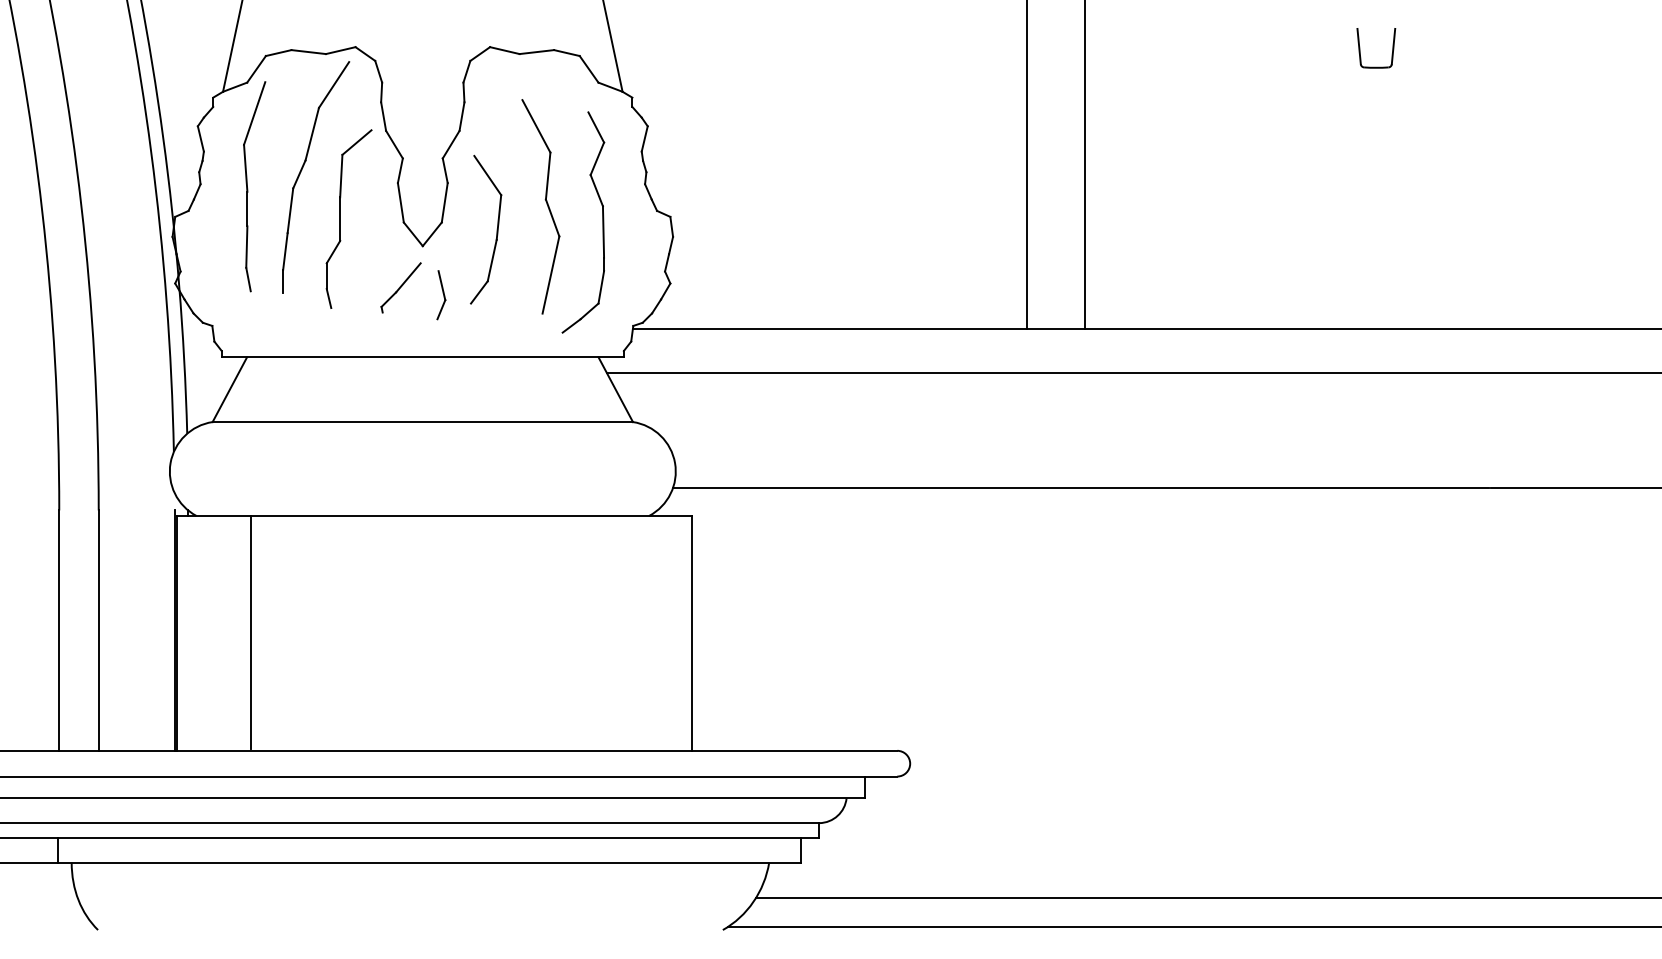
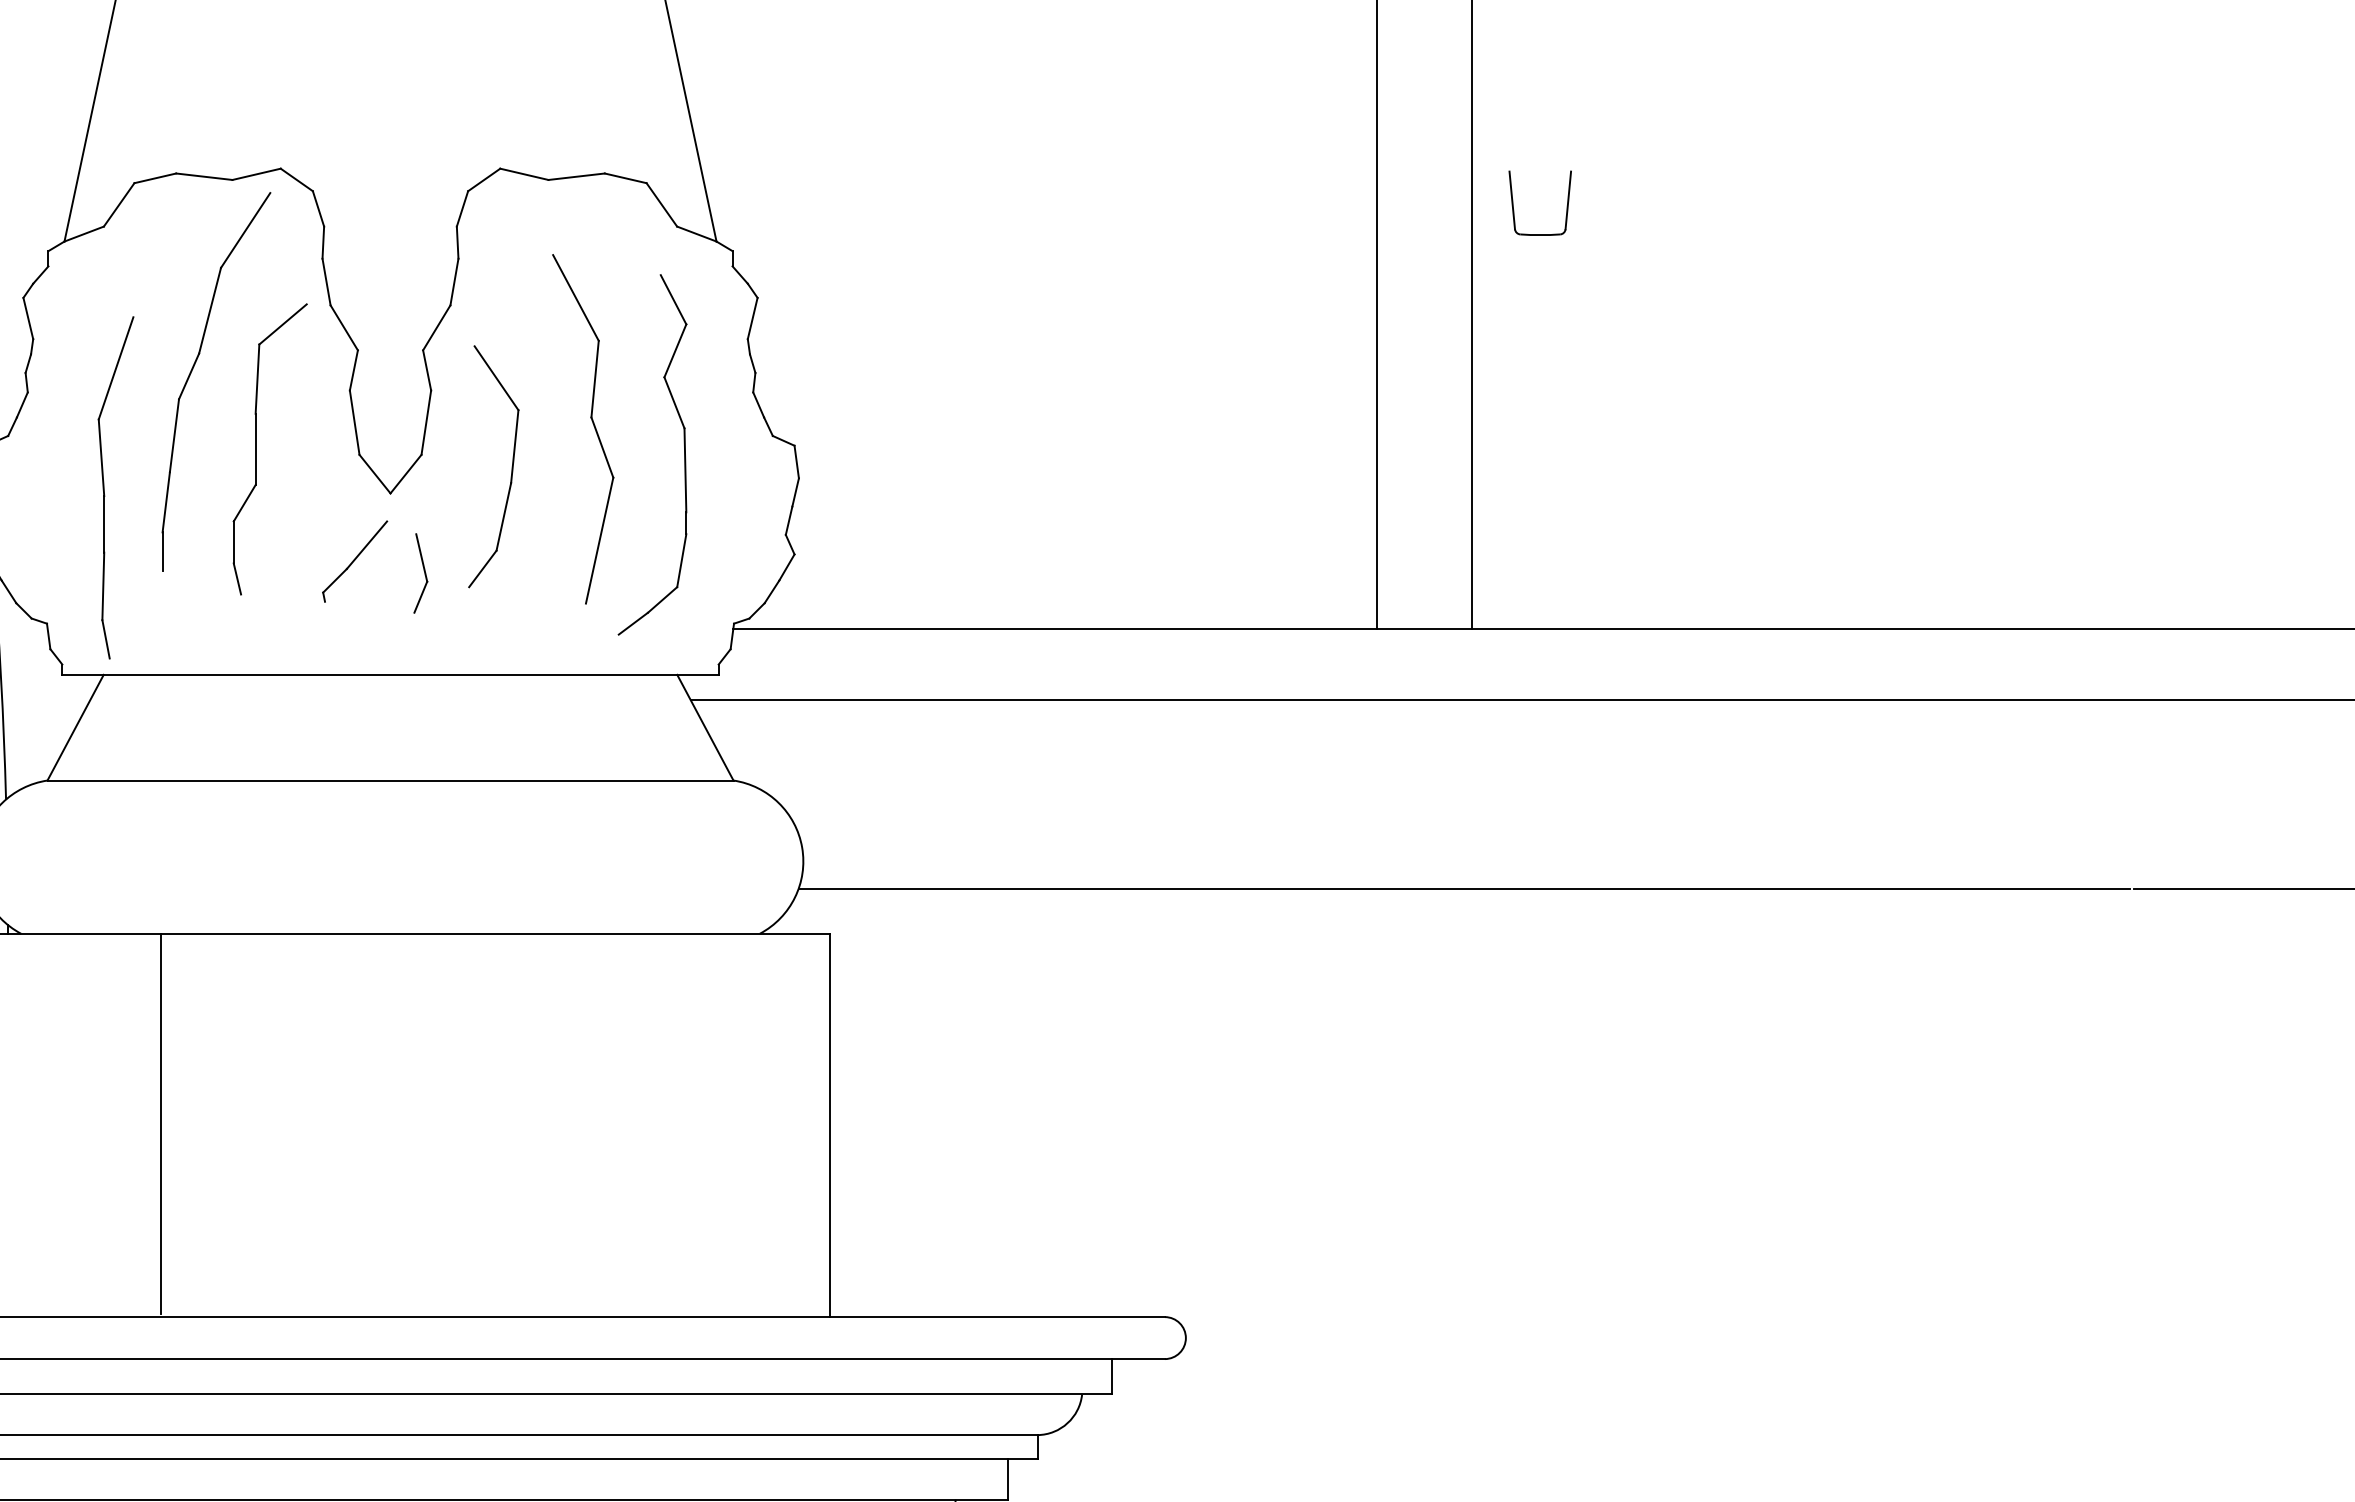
part: (1360, 48) -> (1514, 203), moved
part: (248, 188) -> (106, 490), moved
line: (251, 632) -> (161, 1123), moved

